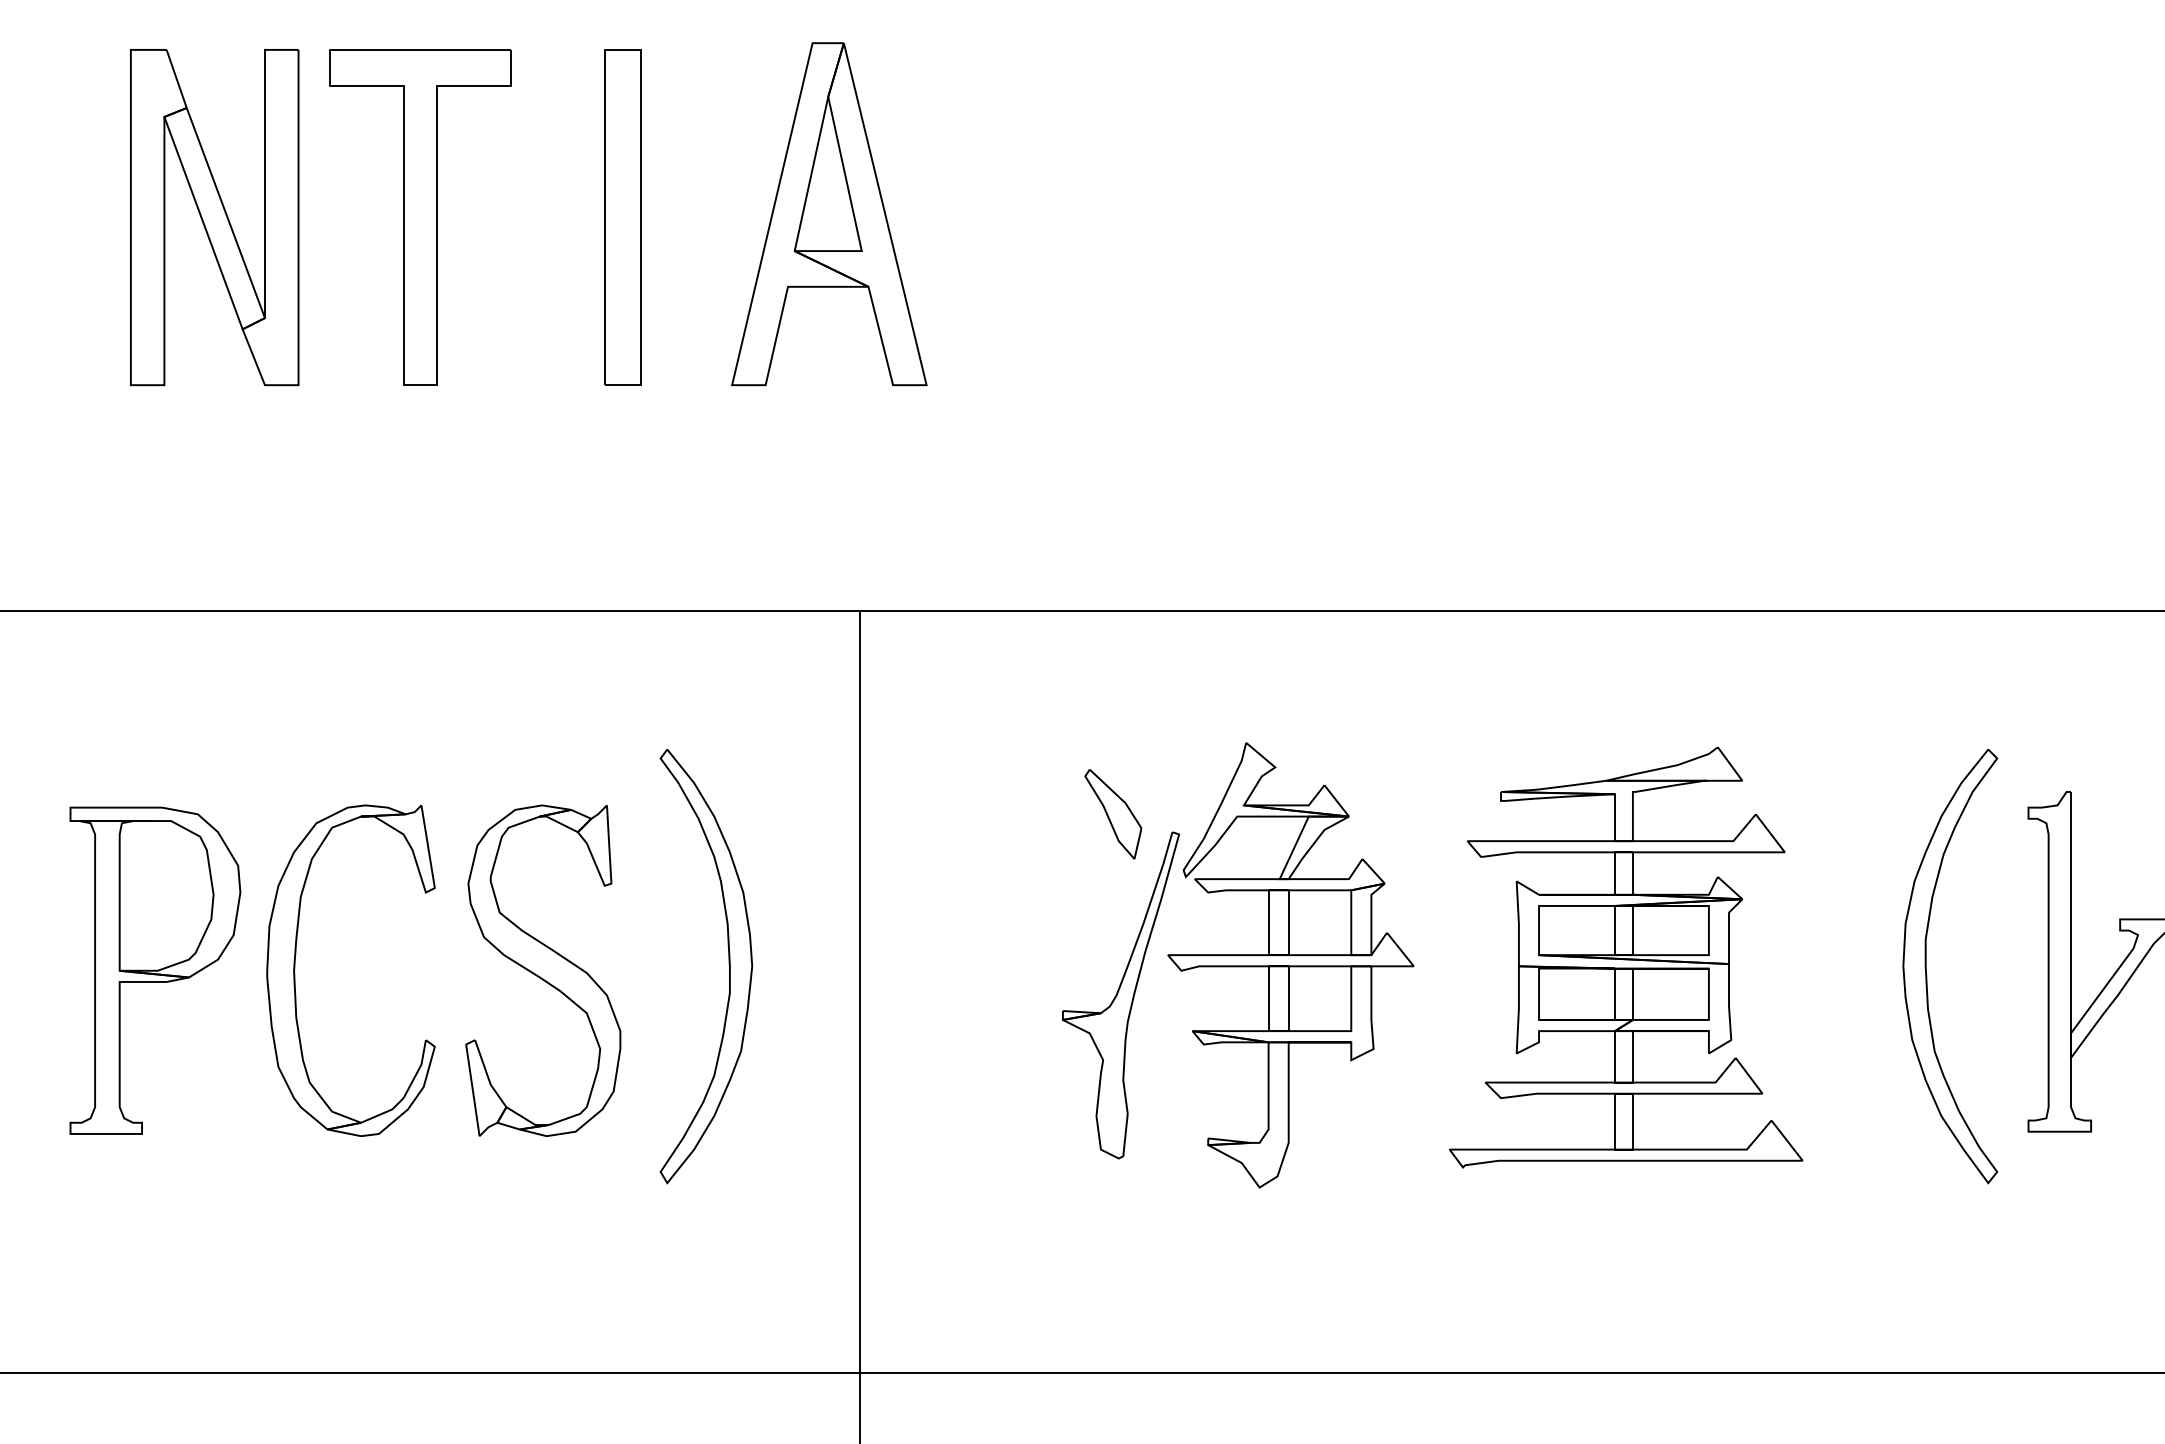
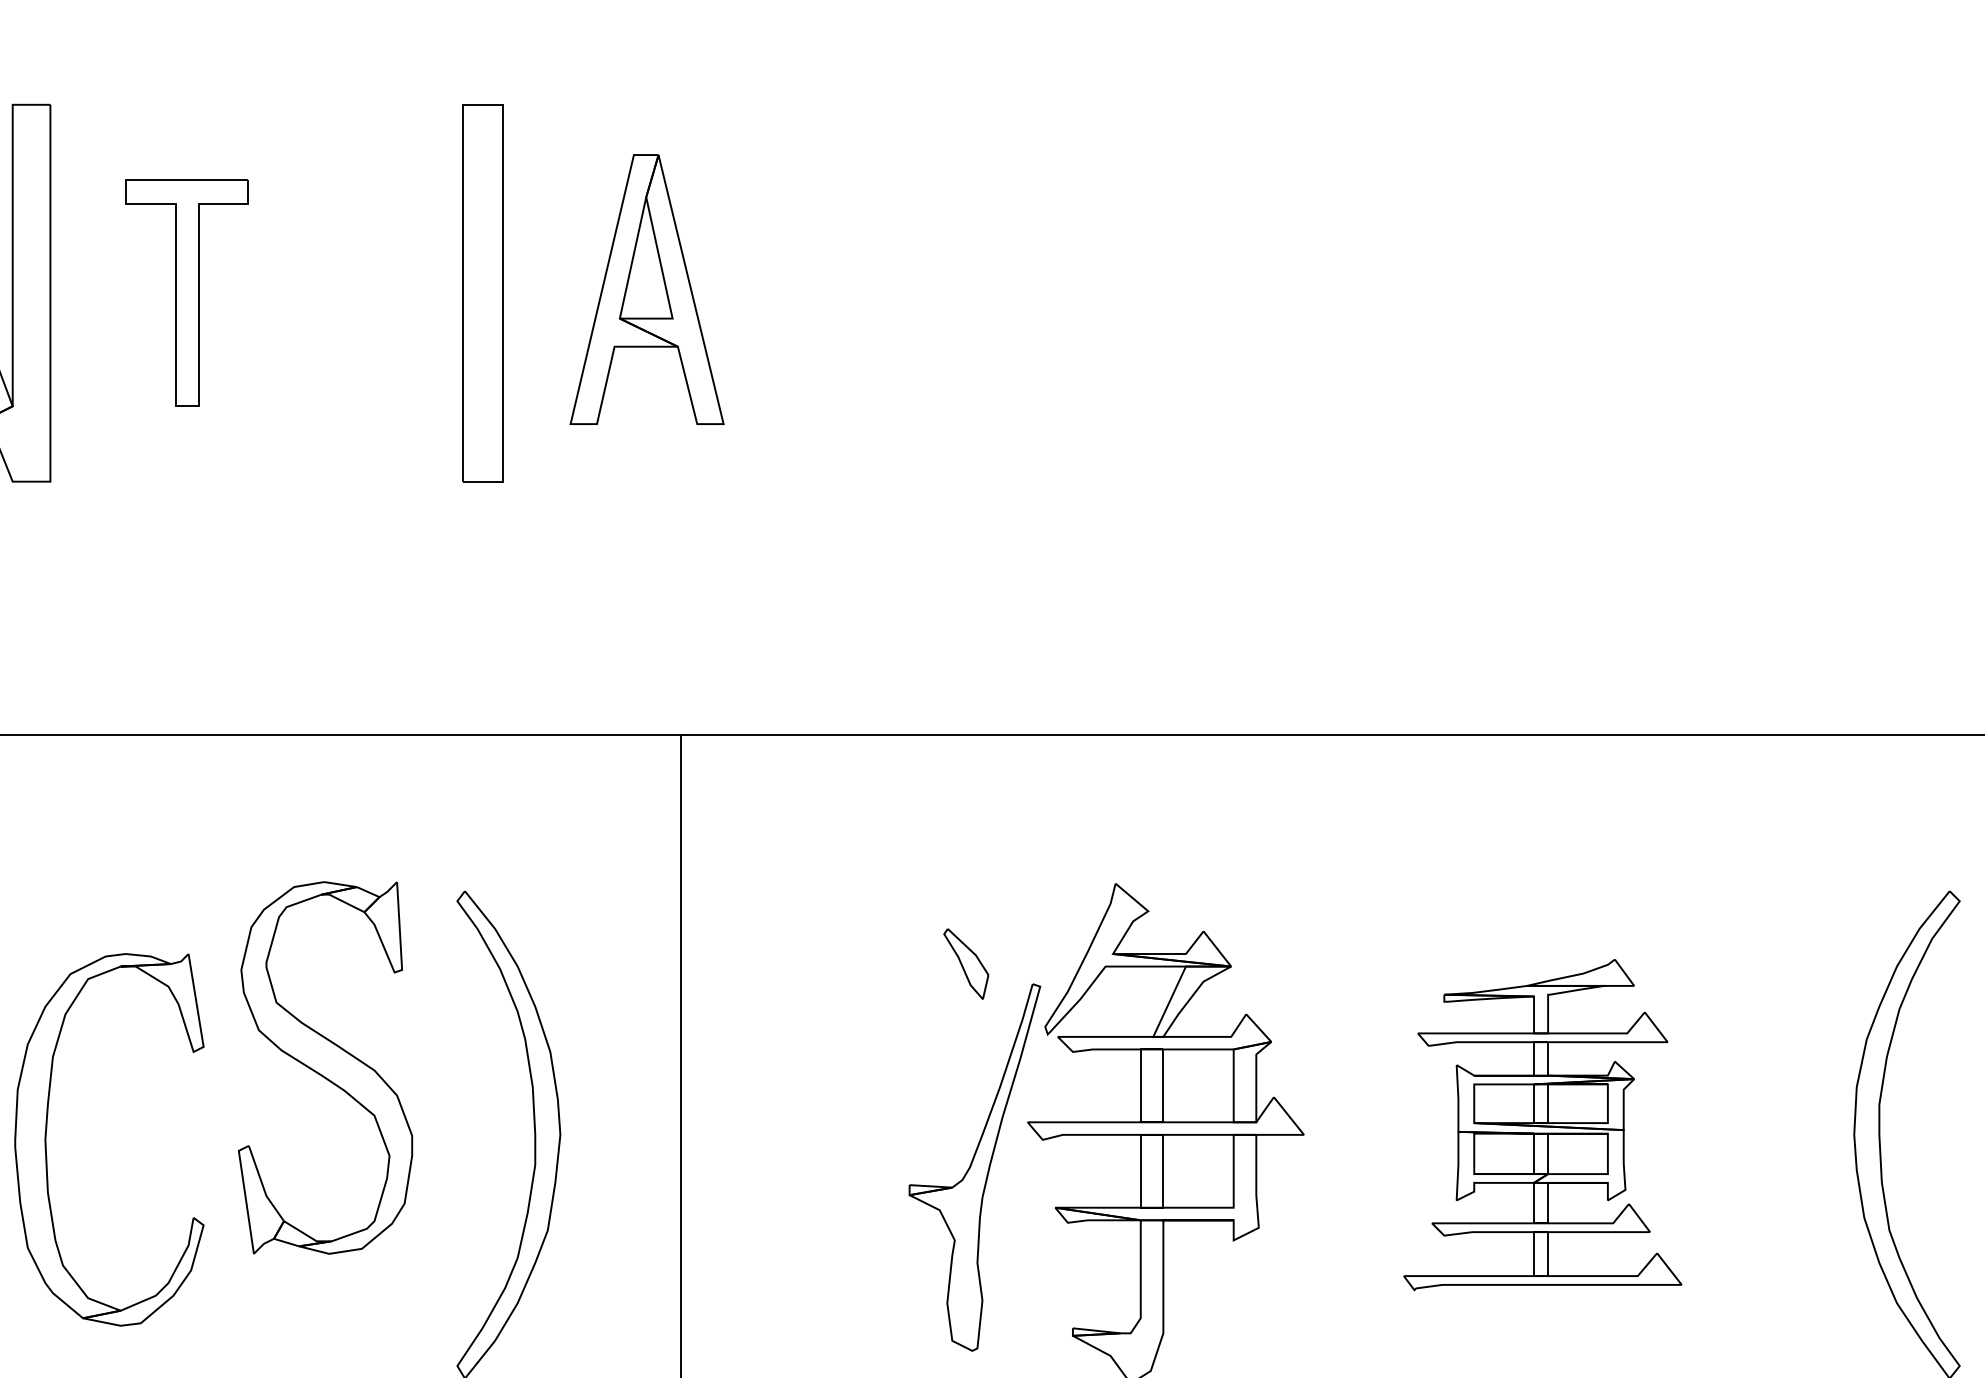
part: (829, 214) -> (647, 289), size x0.7
part: (420, 217) -> (187, 293), size x0.6
part: (622, 217) -> (483, 293), moved
part: (1113, 814) -> (966, 964), size x0.7
part: (1626, 957) -> (1543, 1124), size x0.7
part: (543, 970) -> (325, 1067), moved

